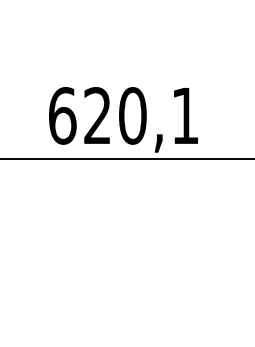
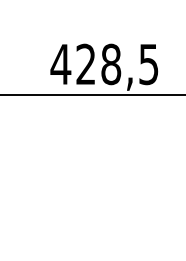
text: (123, 115) -> (104, 64), 620,1 -> 428,5

